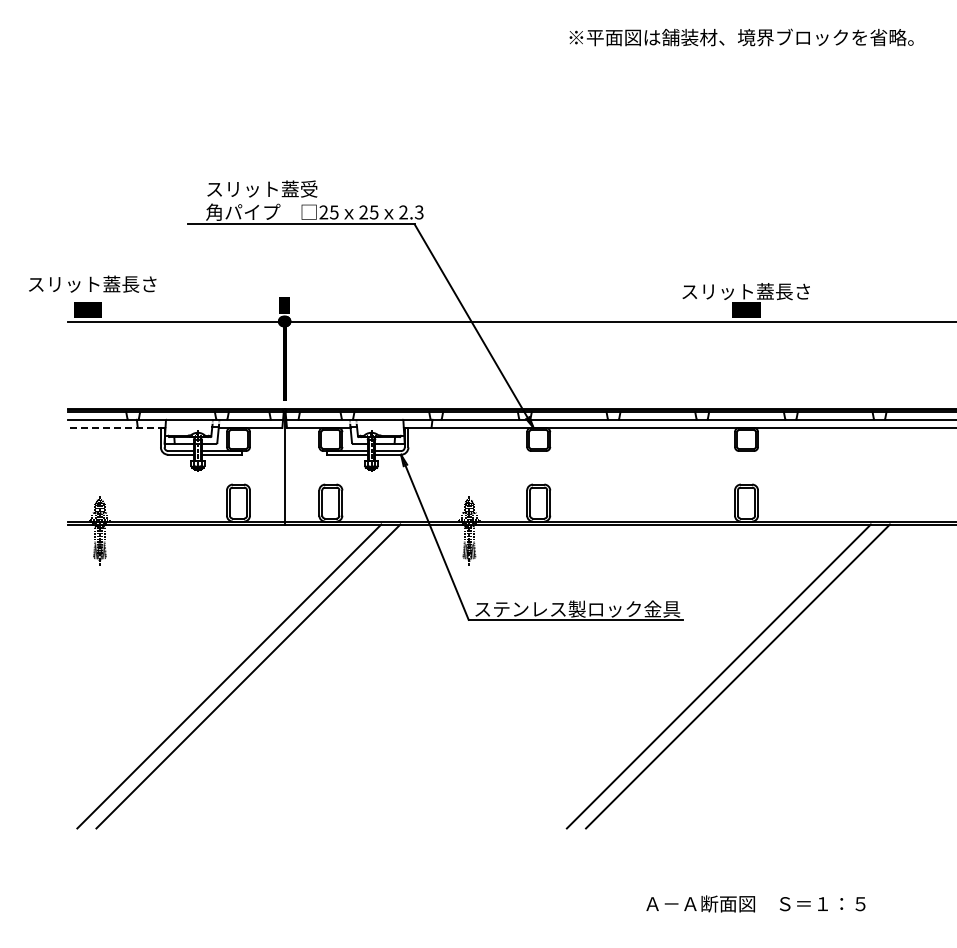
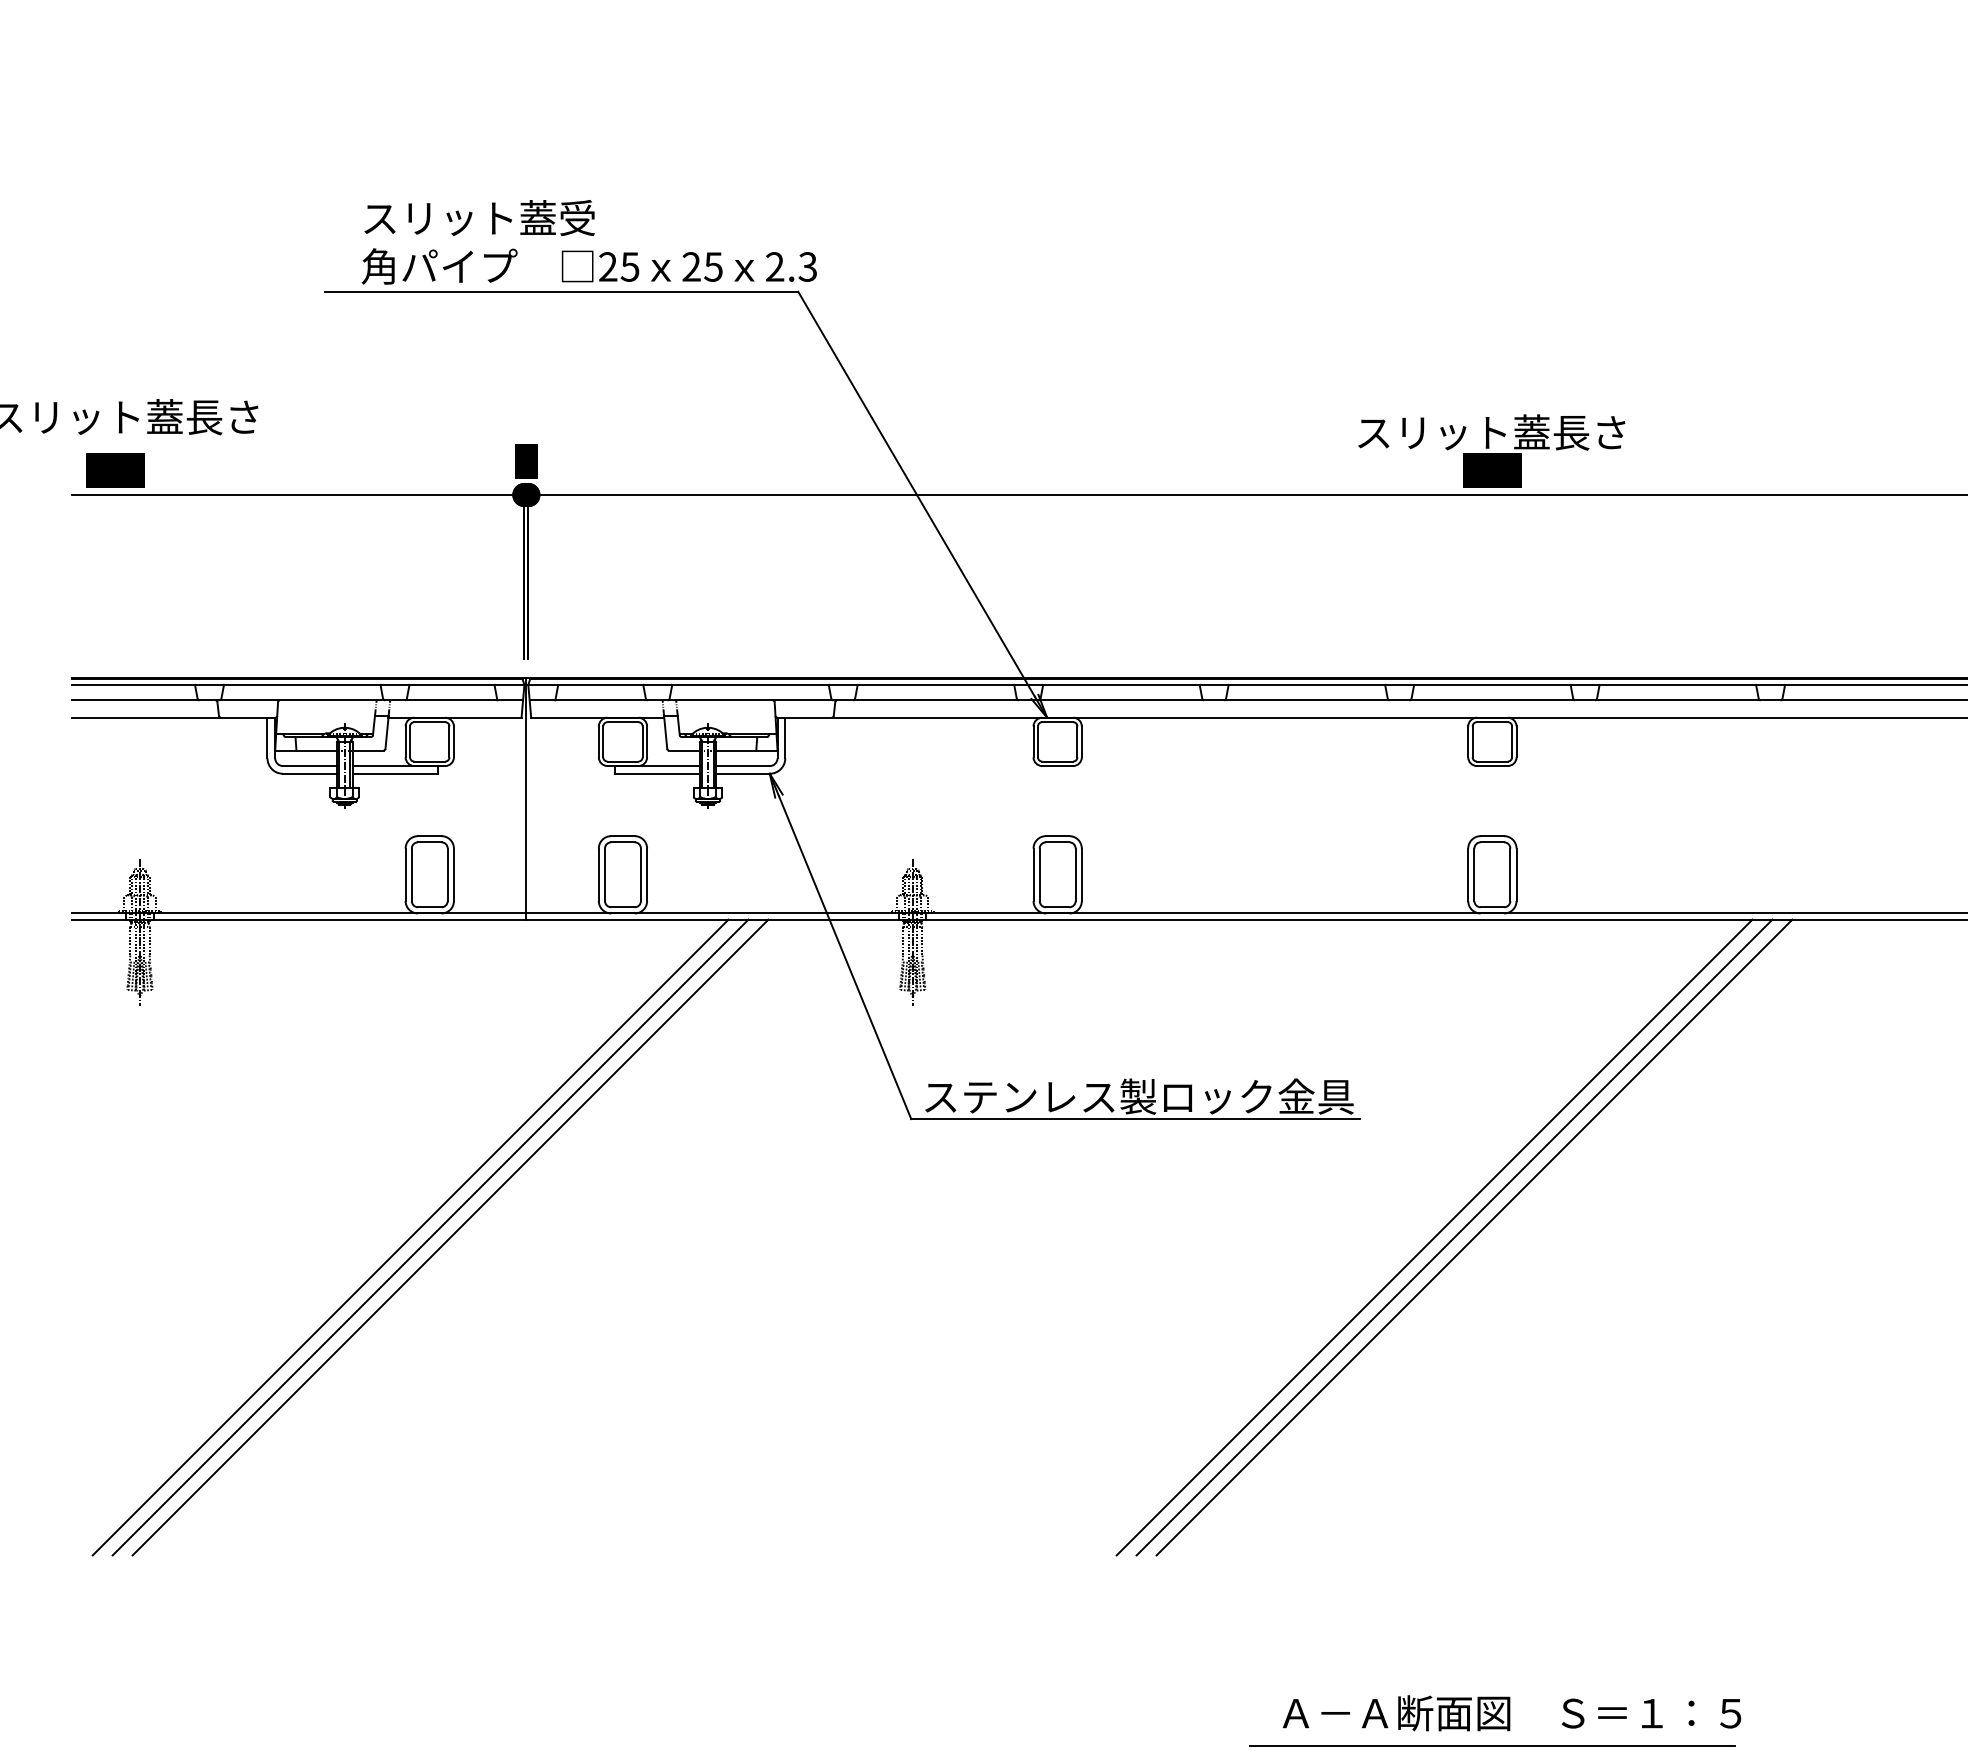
line: (116, 428) -> (174, 718), dashed -> solid
line: (238, 676) -> (429, 1237), added
line: (728, 676) -> (1454, 1237), added
line: (746, 919) -> (1492, 1745), added

